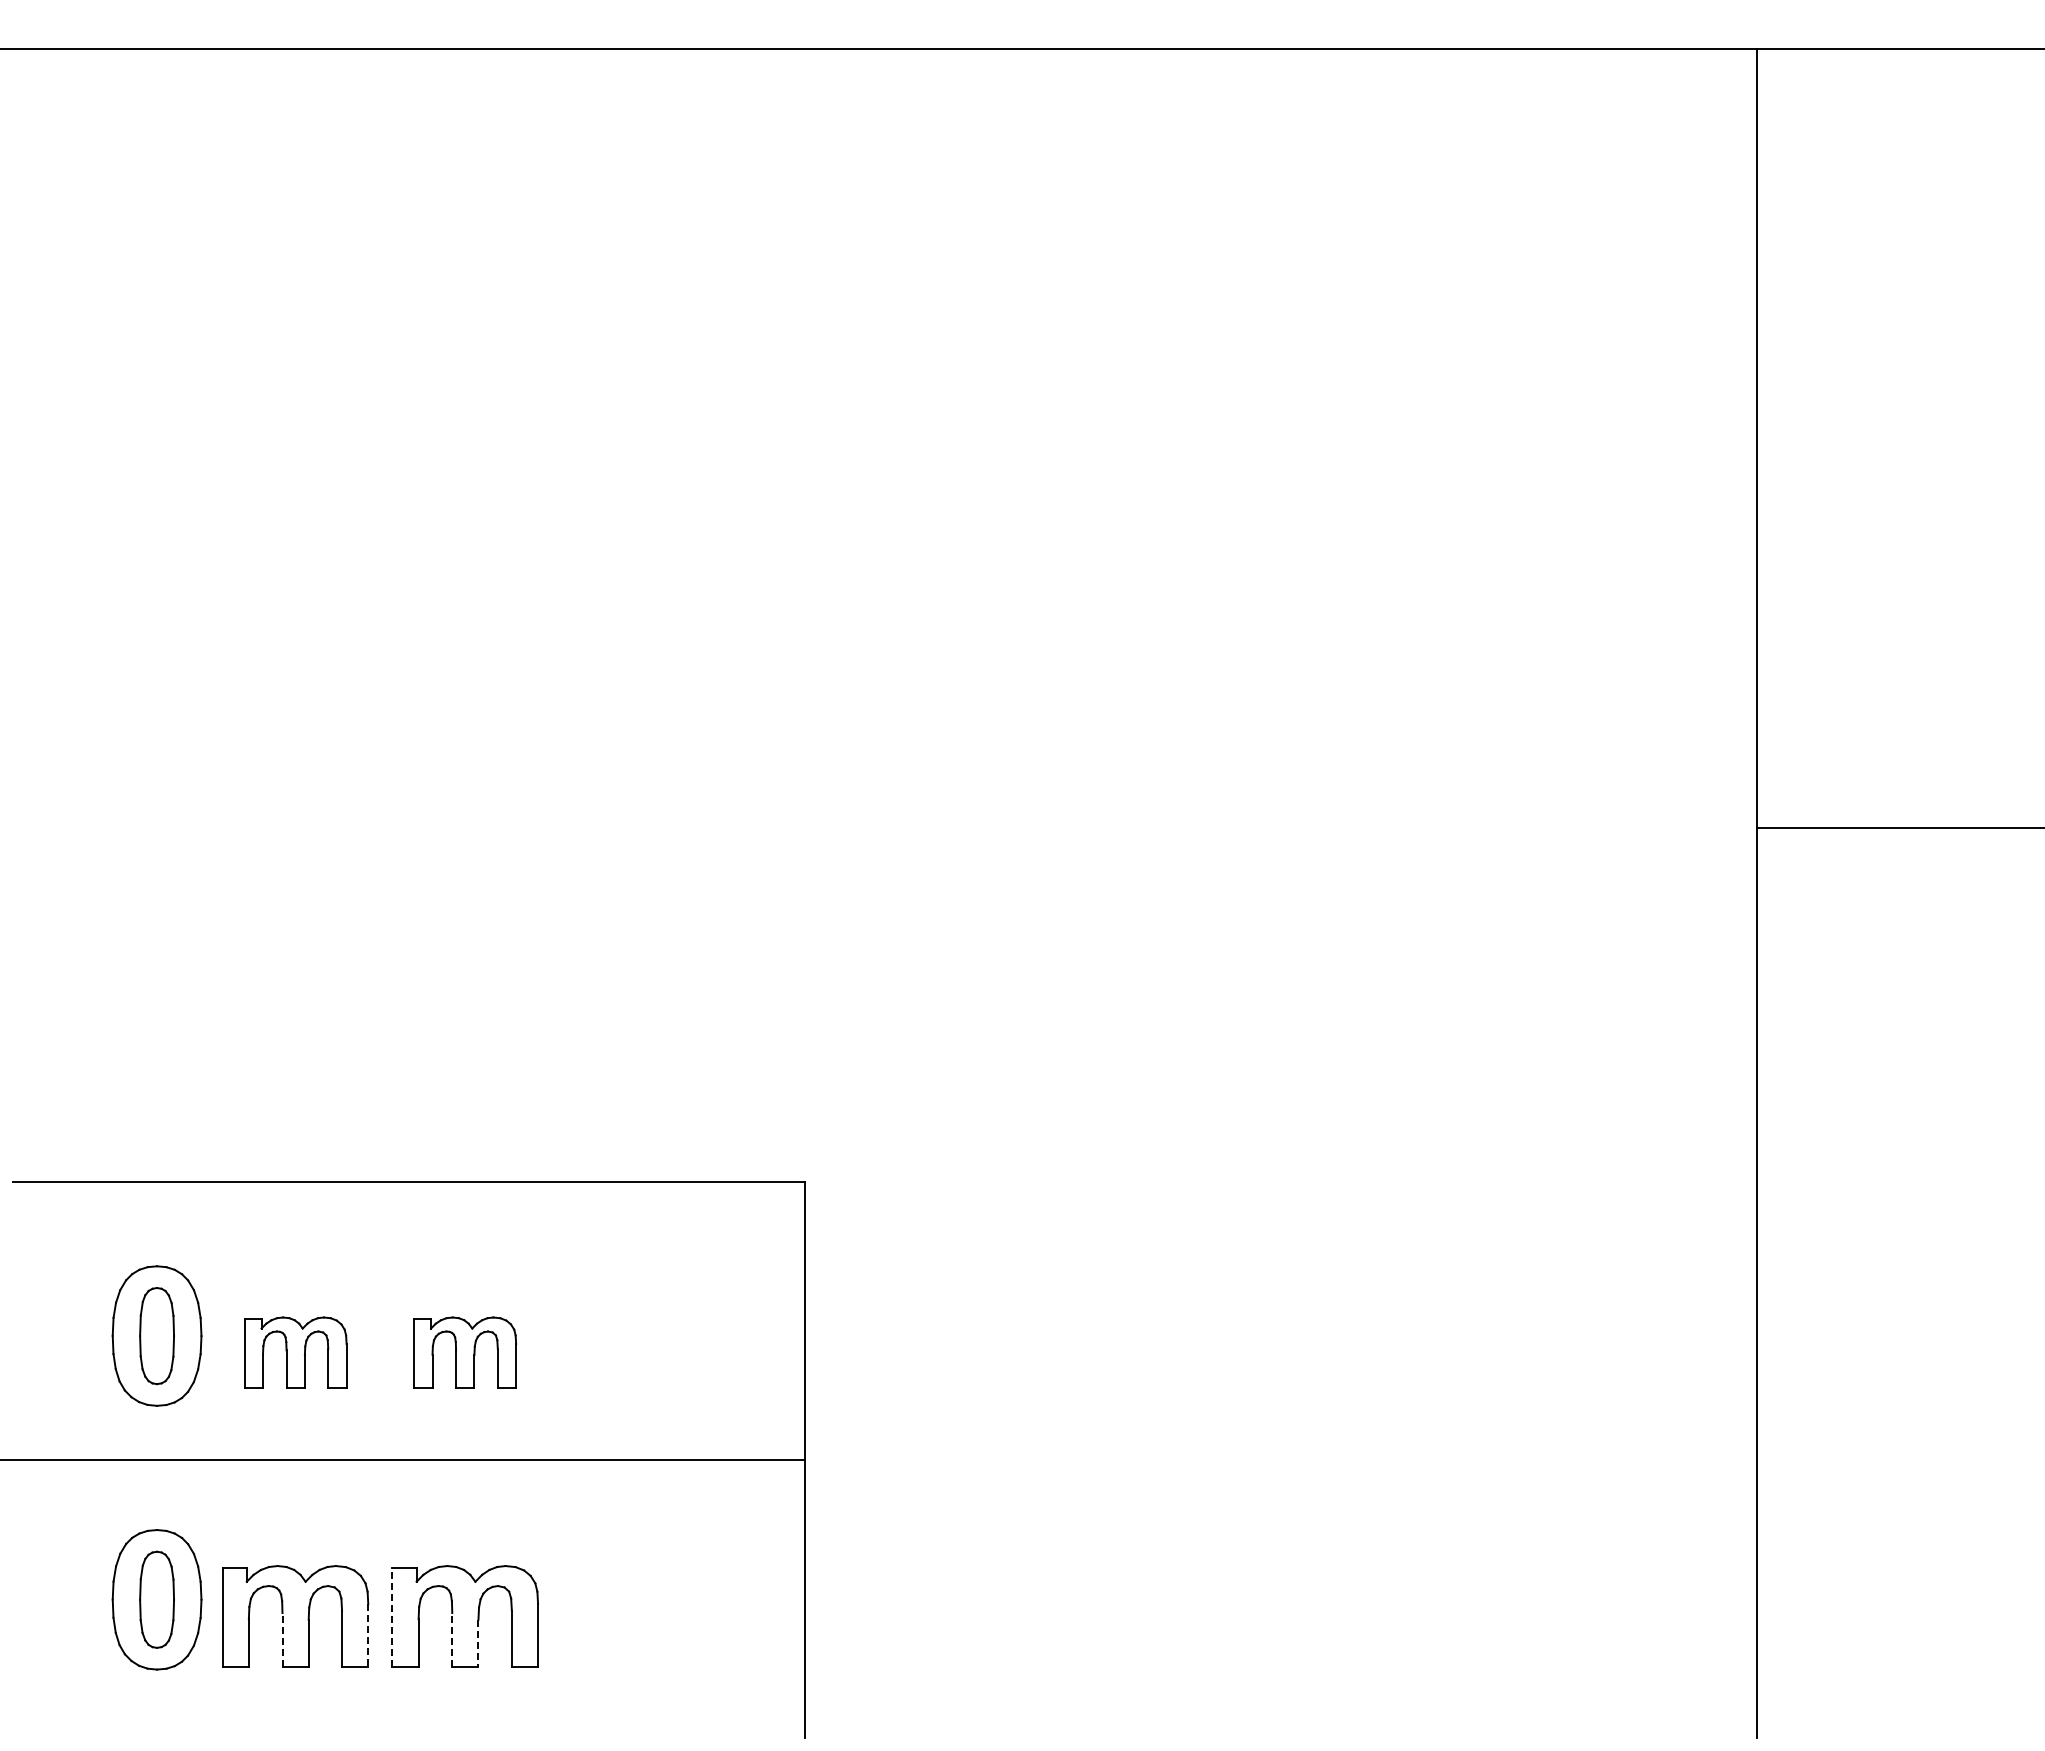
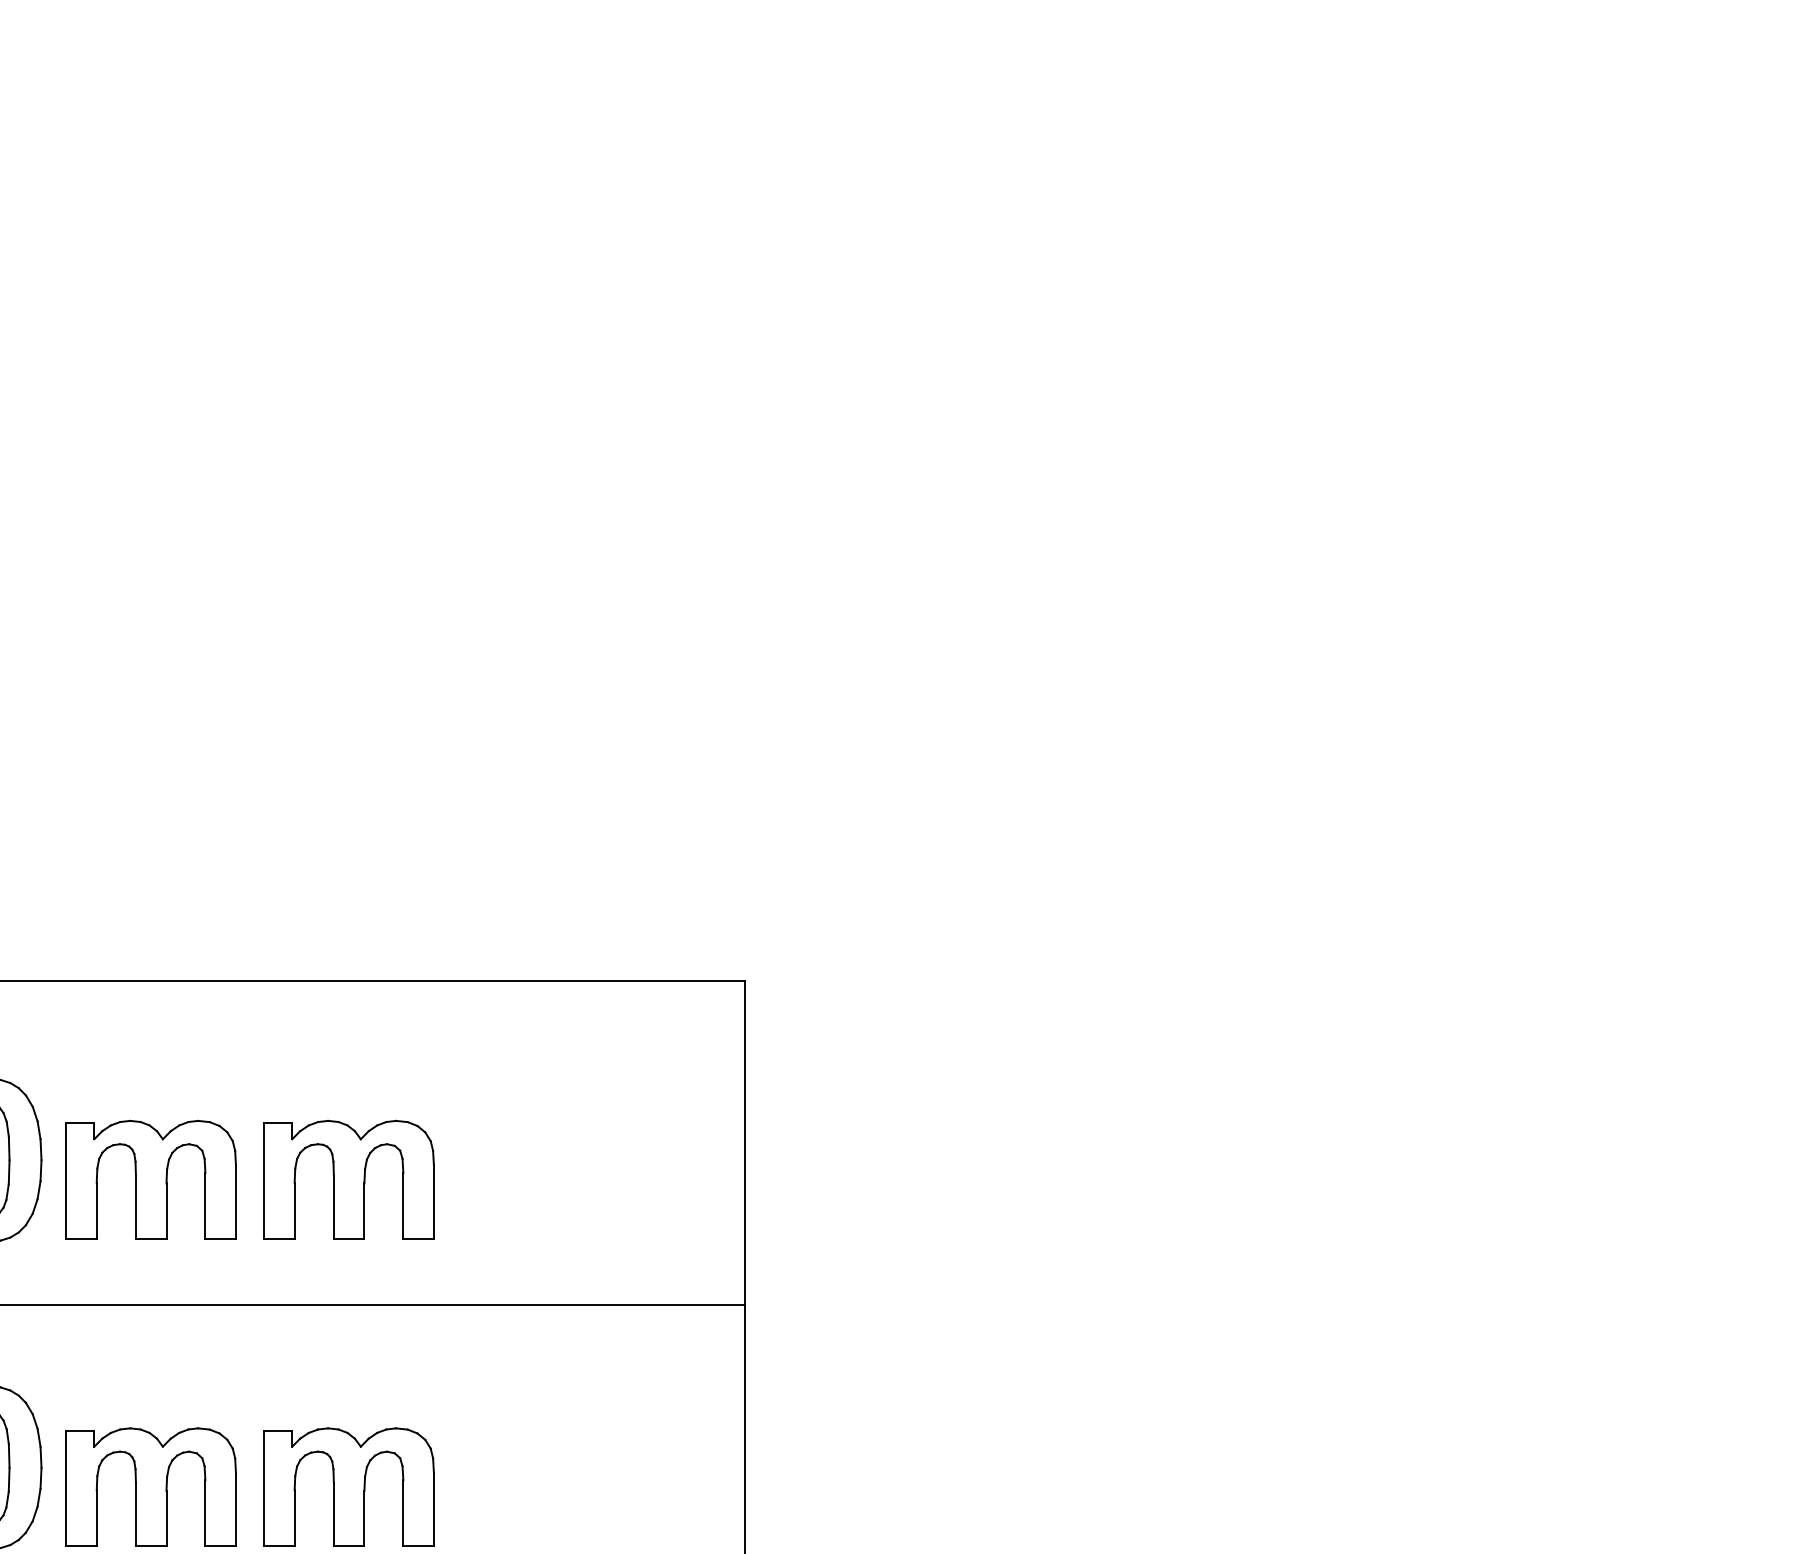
part: (295, 1352) -> (151, 1179), size x1.43
part: (464, 1352) -> (348, 1179), size x1.43
line: (392, 1617) -> (264, 1488), dashed -> solid
line: (368, 1635) -> (236, 1509), dashed -> solid
line: (282, 1639) -> (135, 1514), dashed -> solid
line: (452, 1639) -> (334, 1514), dashed -> solid
line: (478, 1643) -> (364, 1518), dashed -> solid

